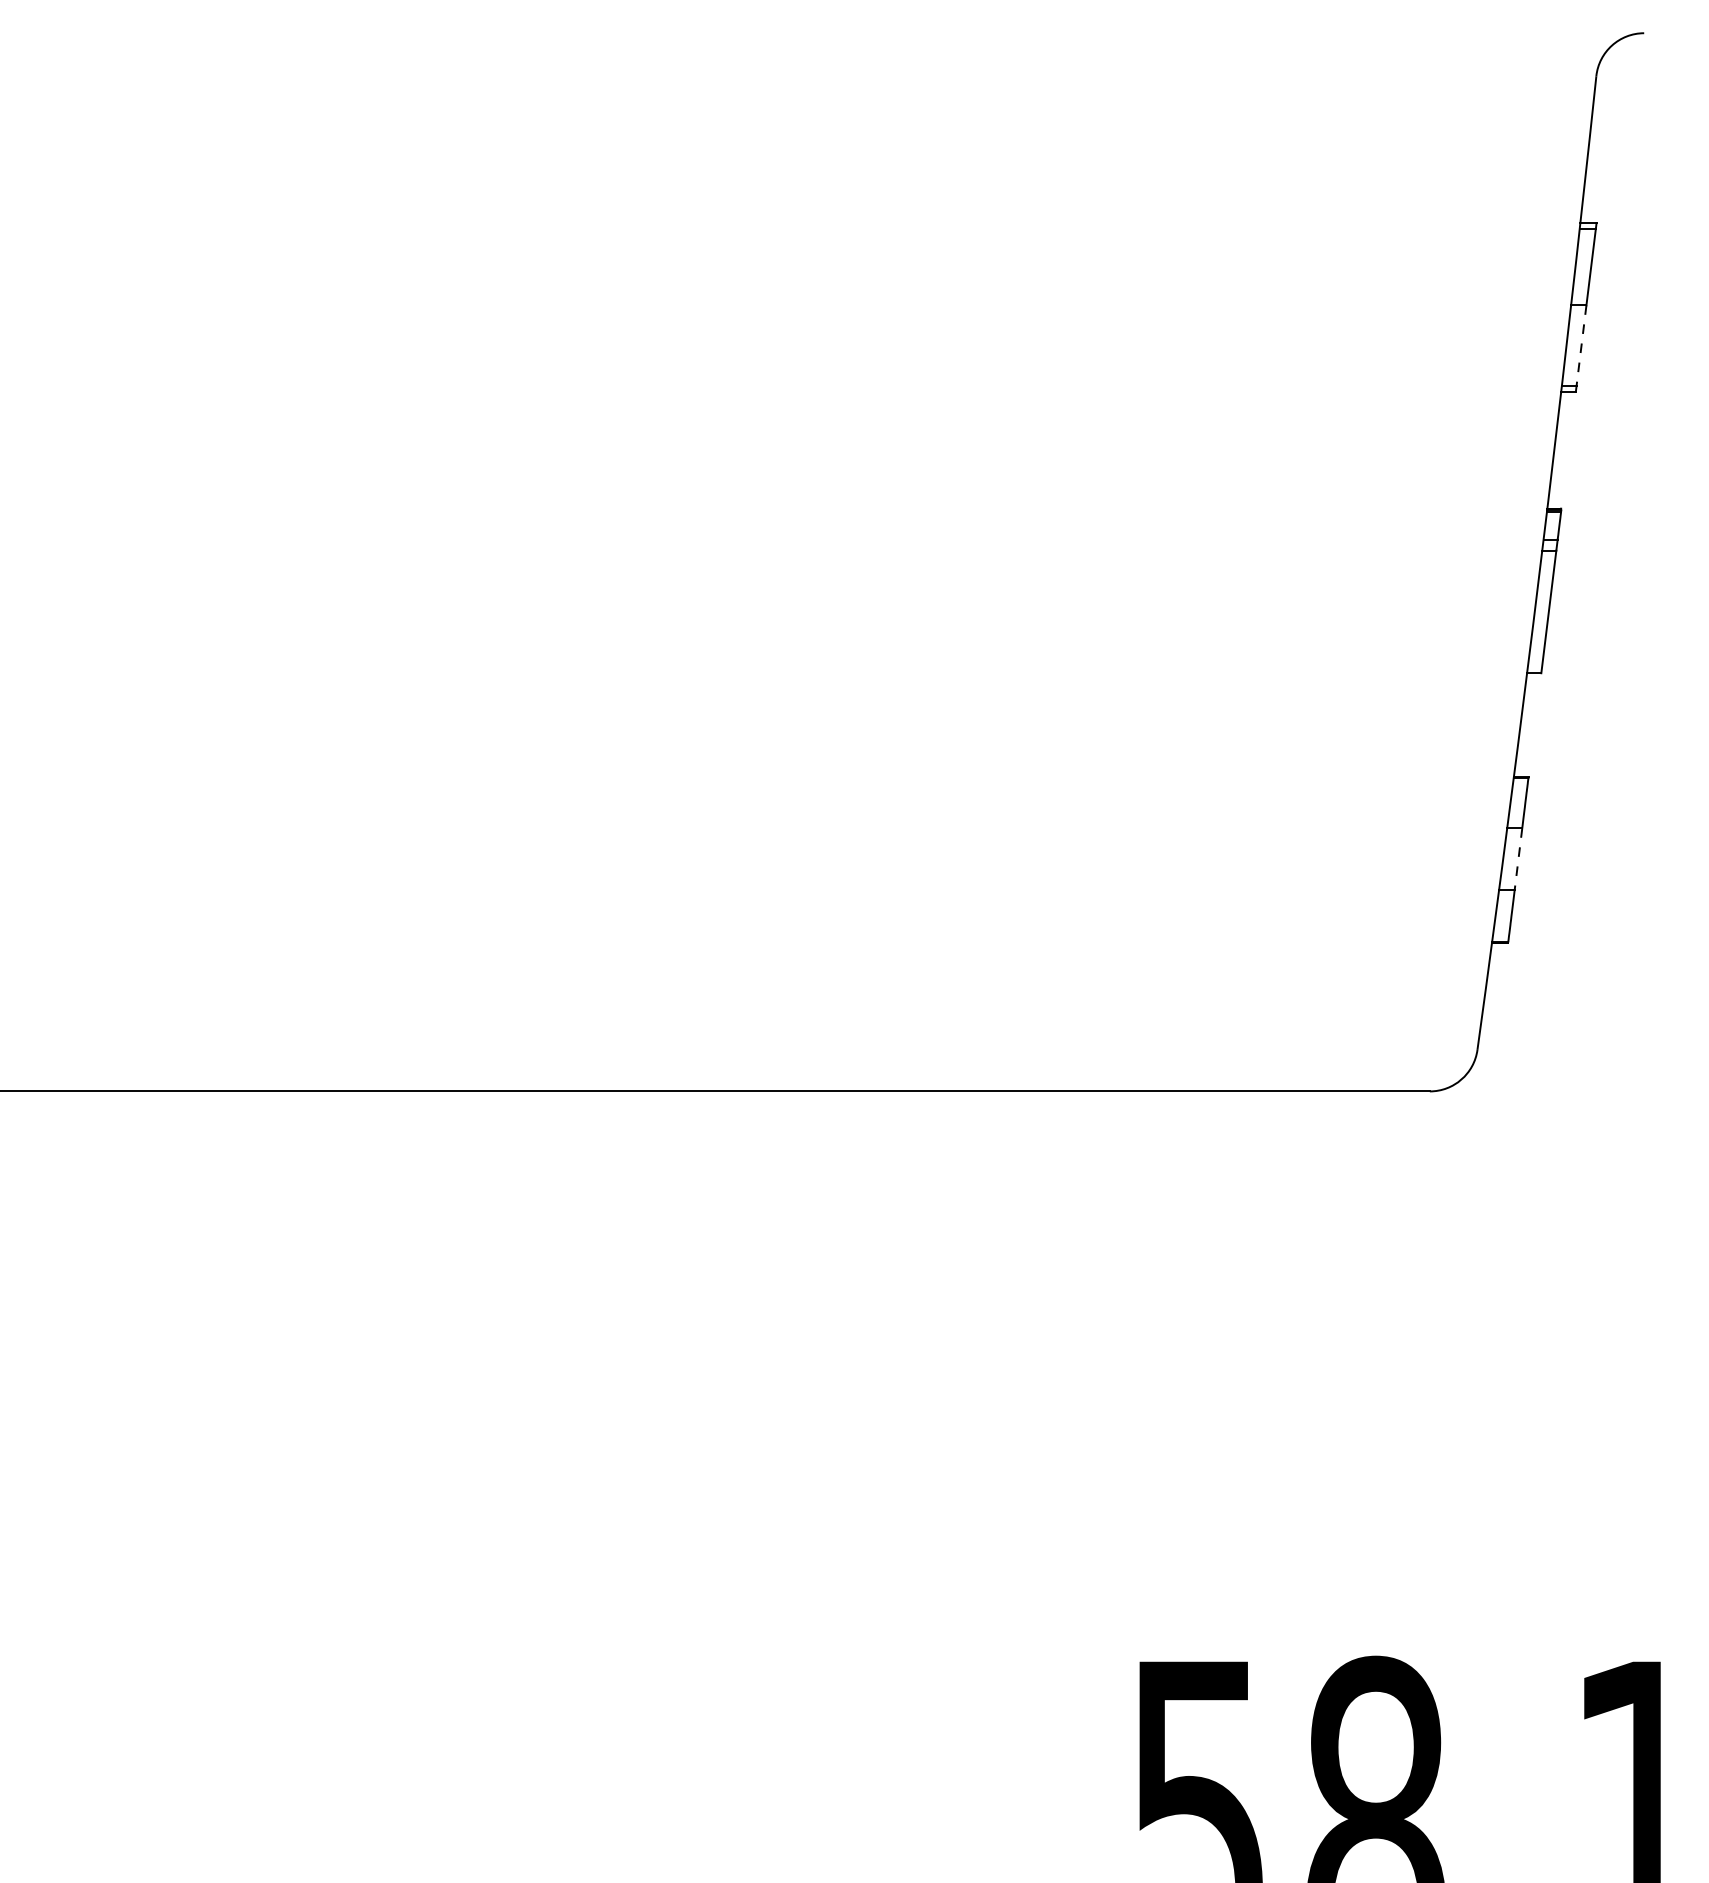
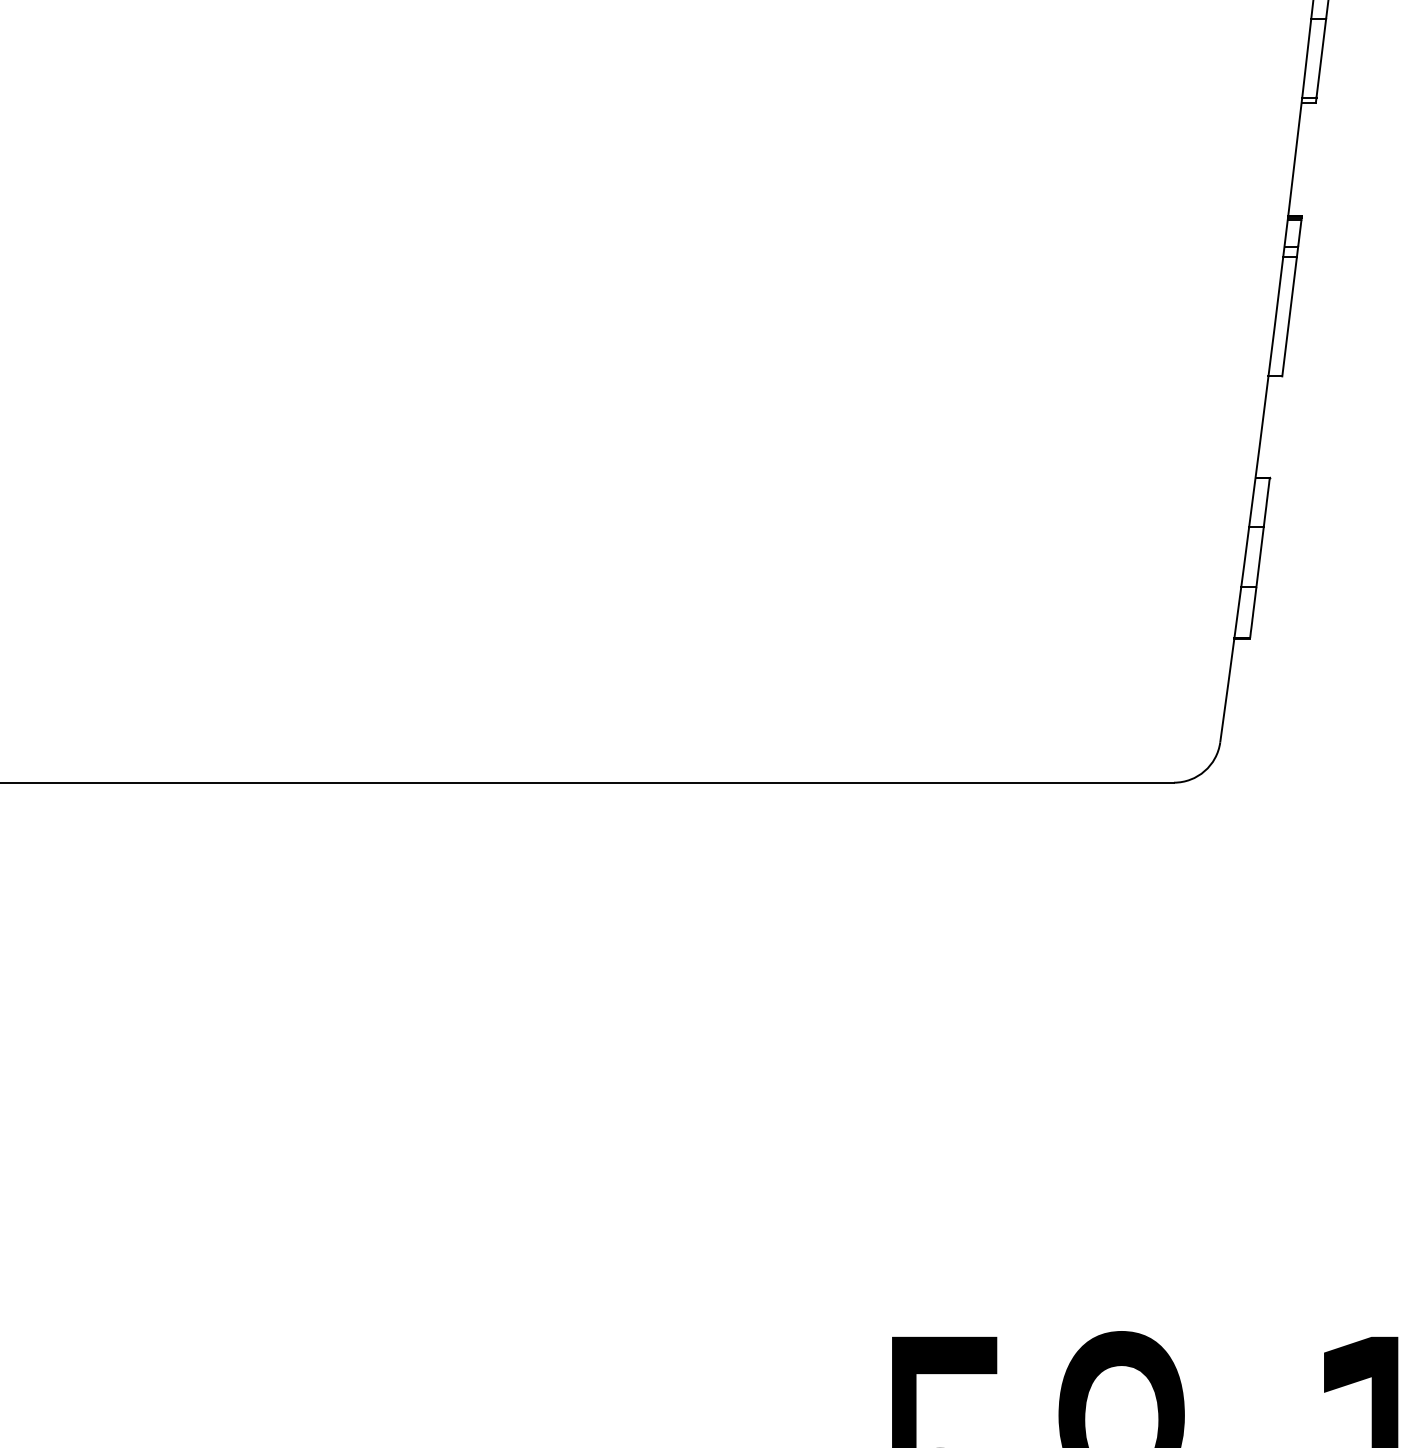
line: (1581, 345) -> (1321, 57), dashed -> solid
line: (1518, 859) -> (1260, 557), dashed -> solid

